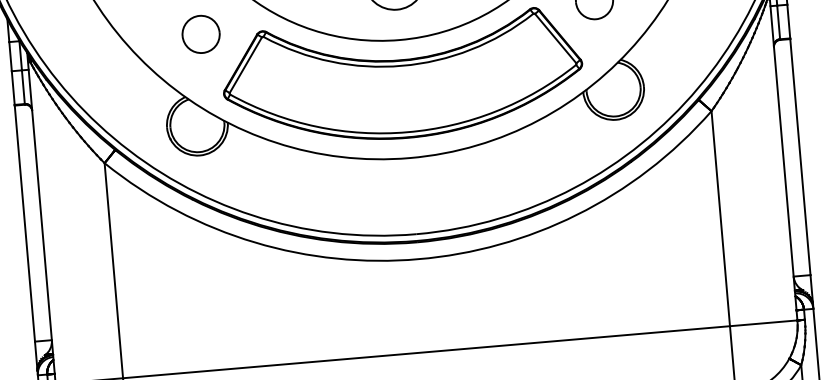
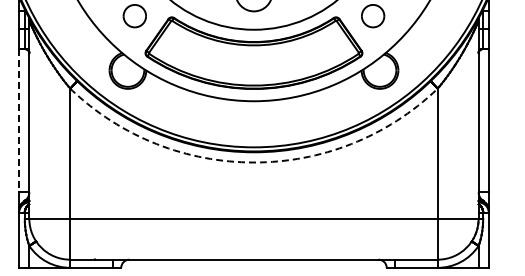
line: (25, 224) -> (19, 121), solid -> dashed
arc: (417, 259) -> (253, 162), solid -> dashed

